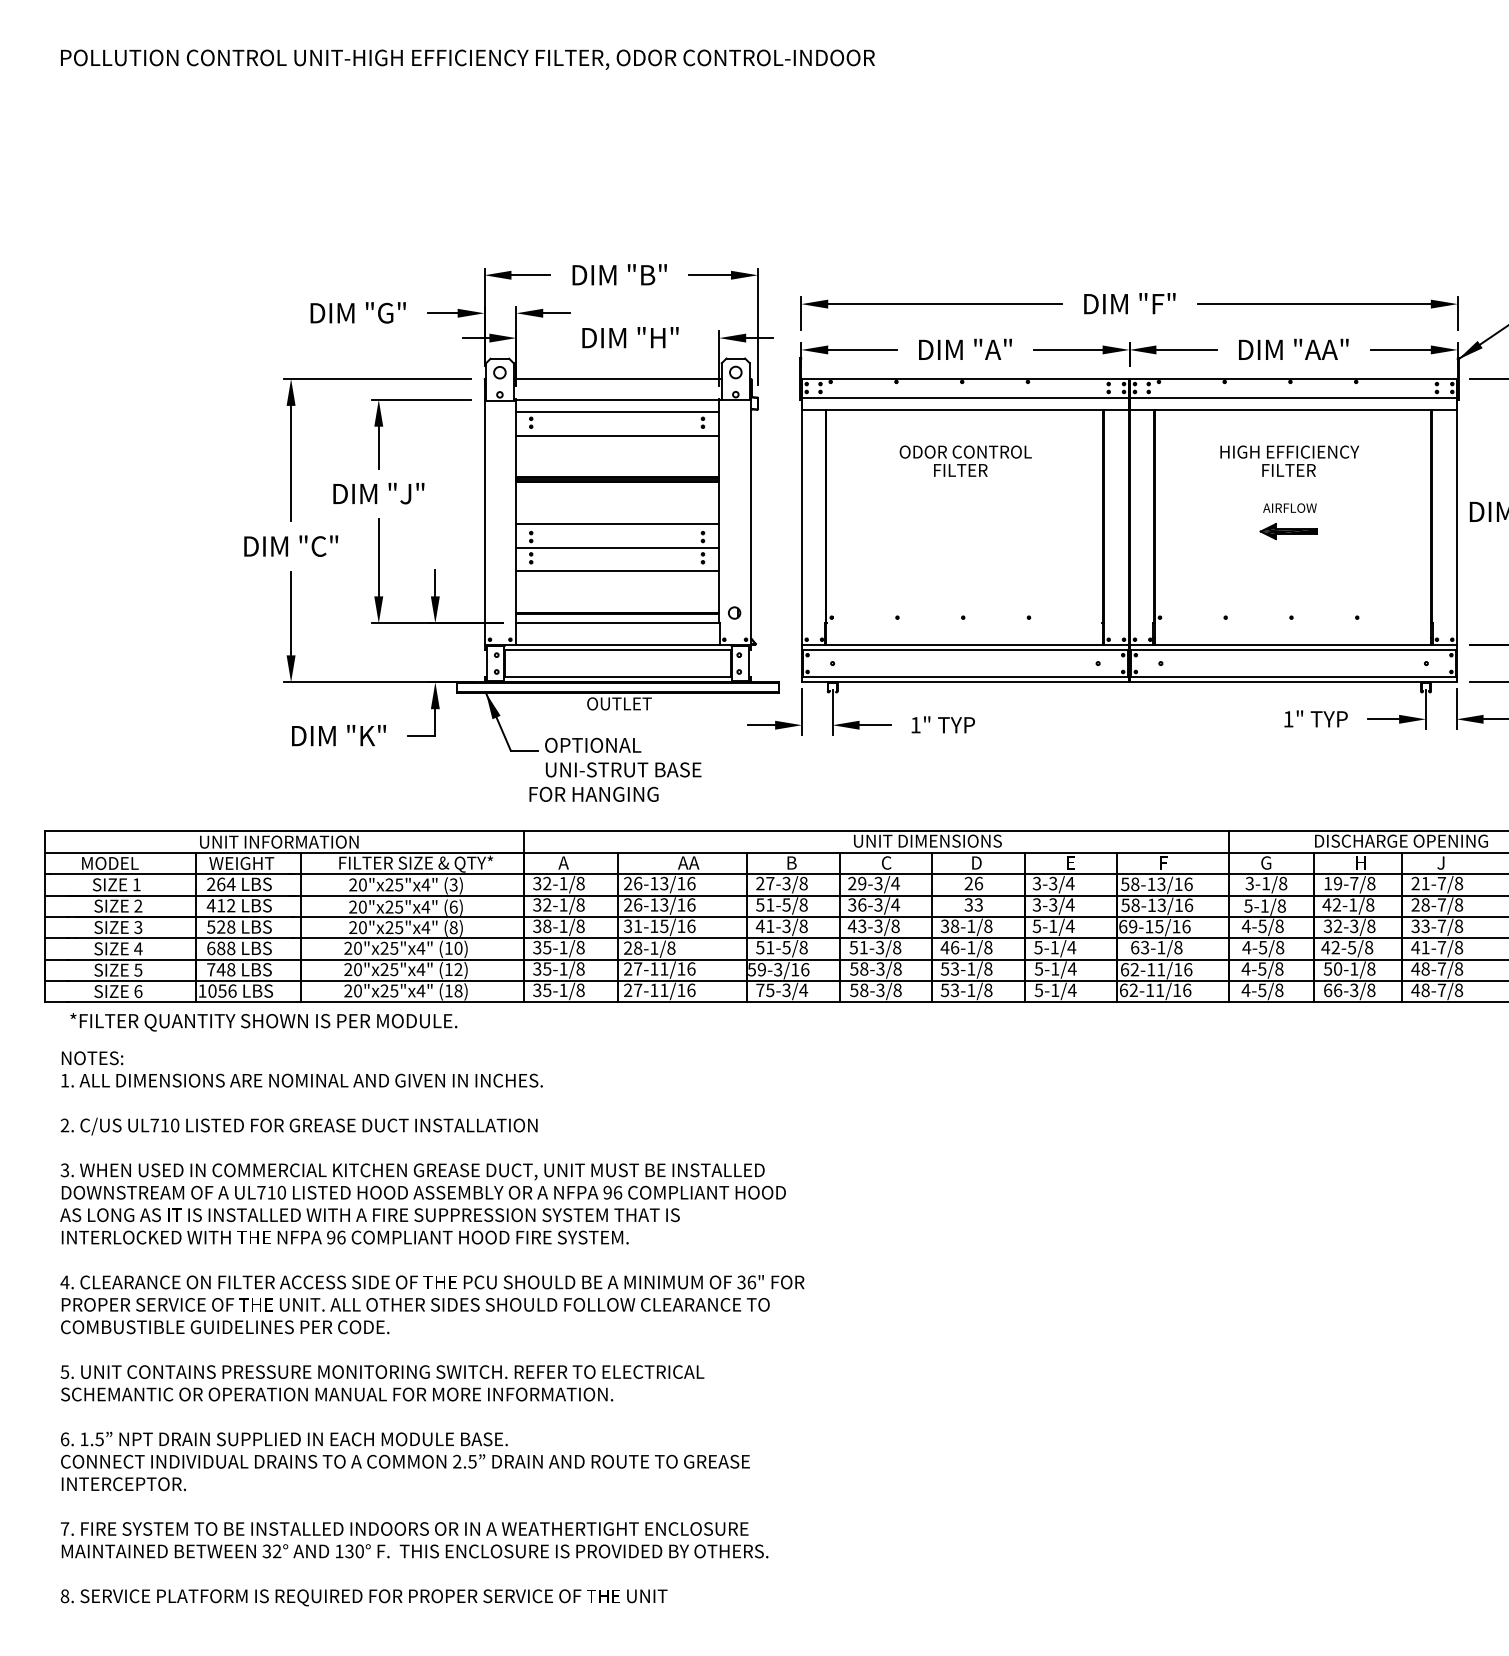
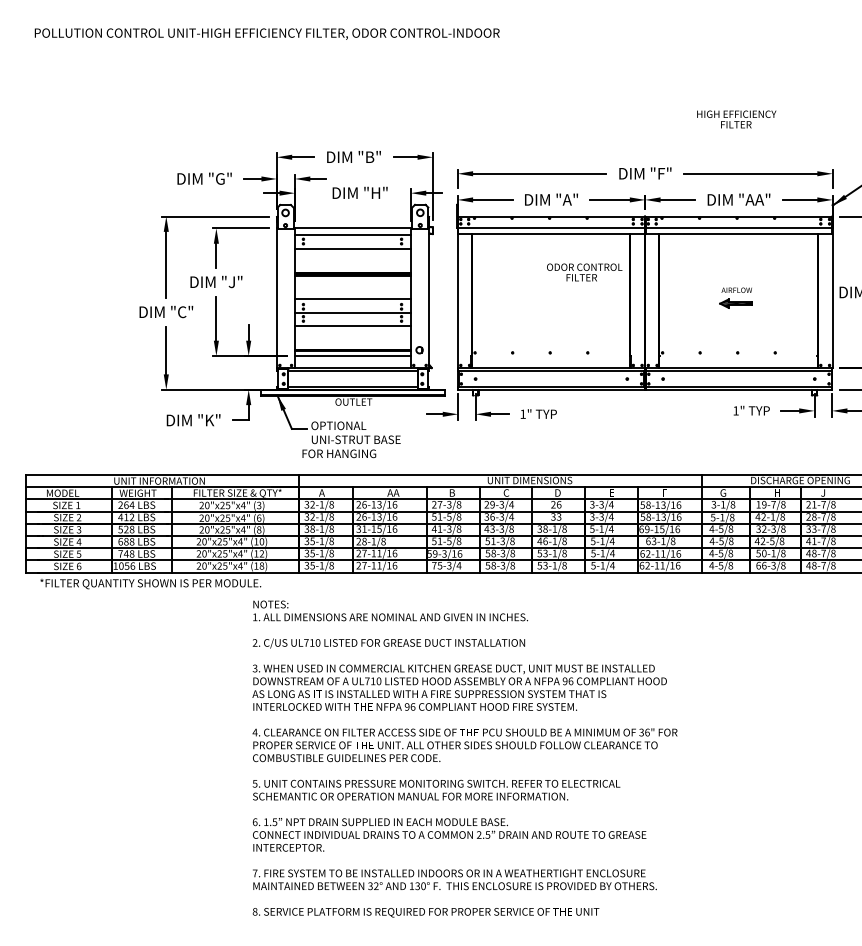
line: (617, 378) -> (352, 216), removed
text: (965, 461) -> (584, 272), moved
text: (1289, 461) -> (736, 119), moved
text: (431, 1327) -> (464, 758), moved

